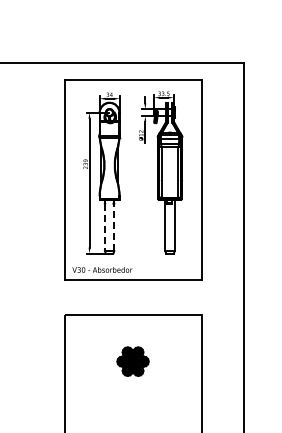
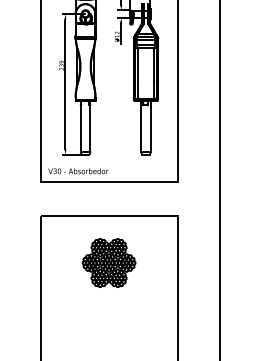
line: (104, 227) -> (80, 128), dashed -> solid
line: (114, 227) -> (90, 128), dashed -> solid
part: (132, 361) -> (108, 262), size x1.67

